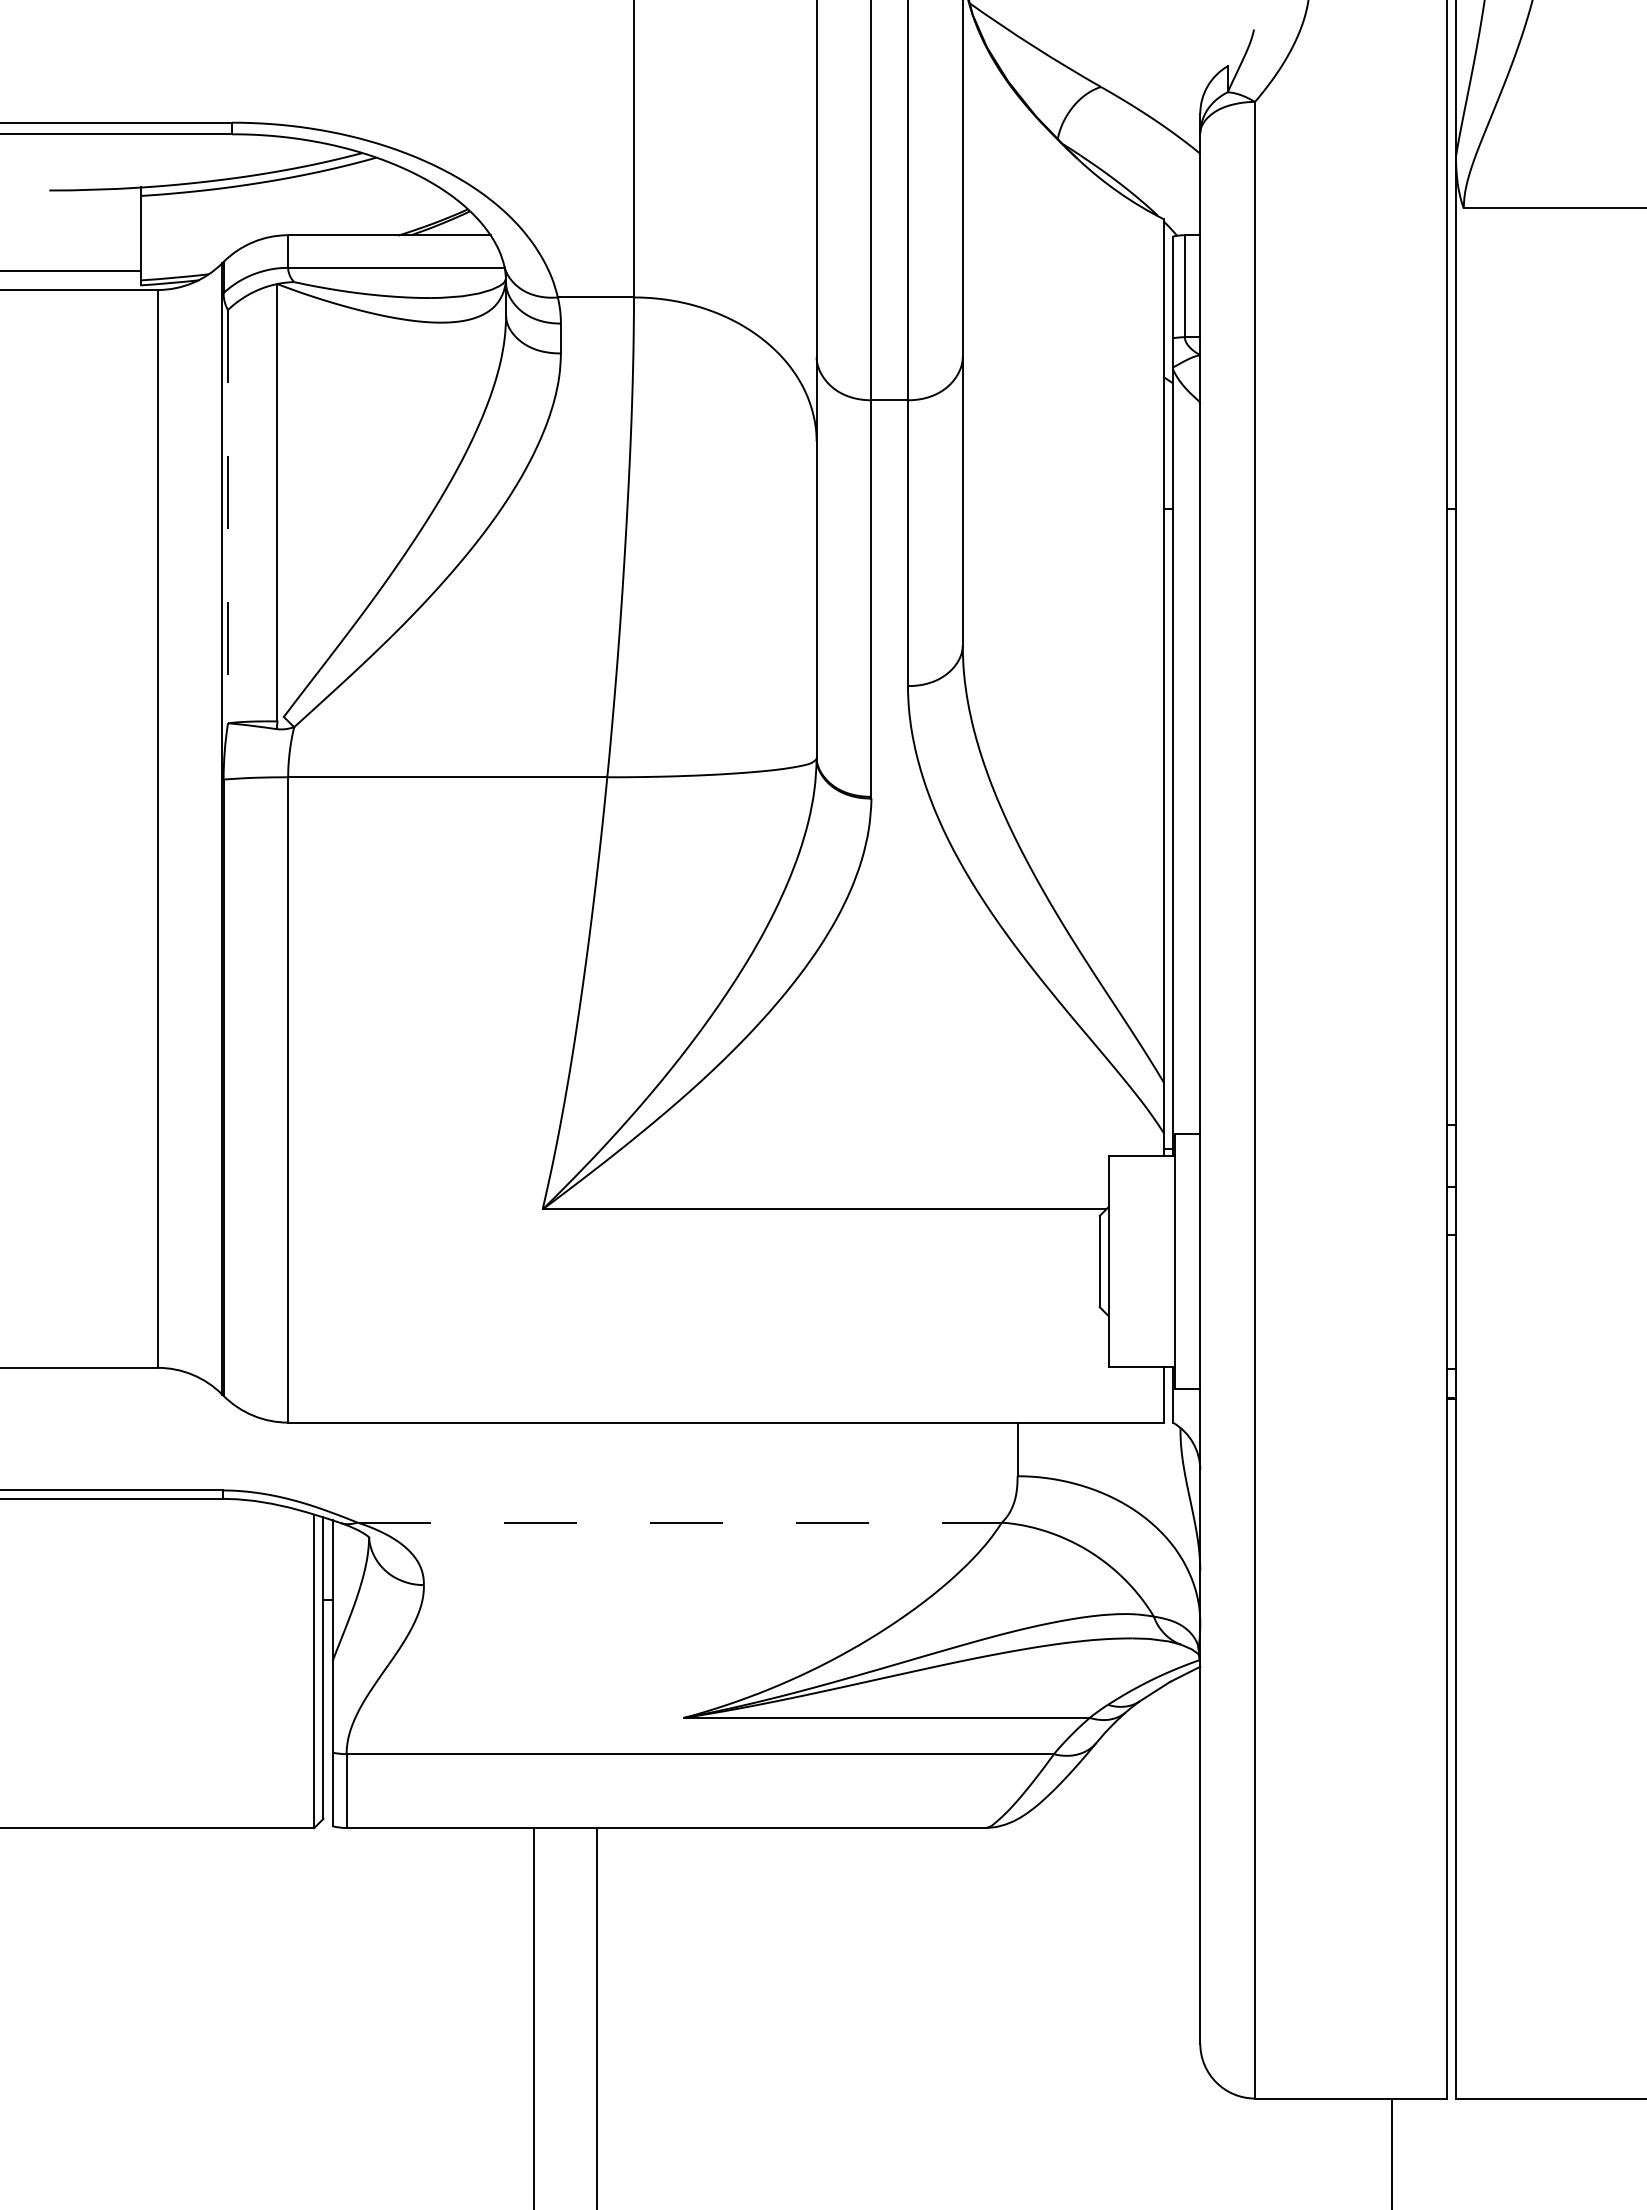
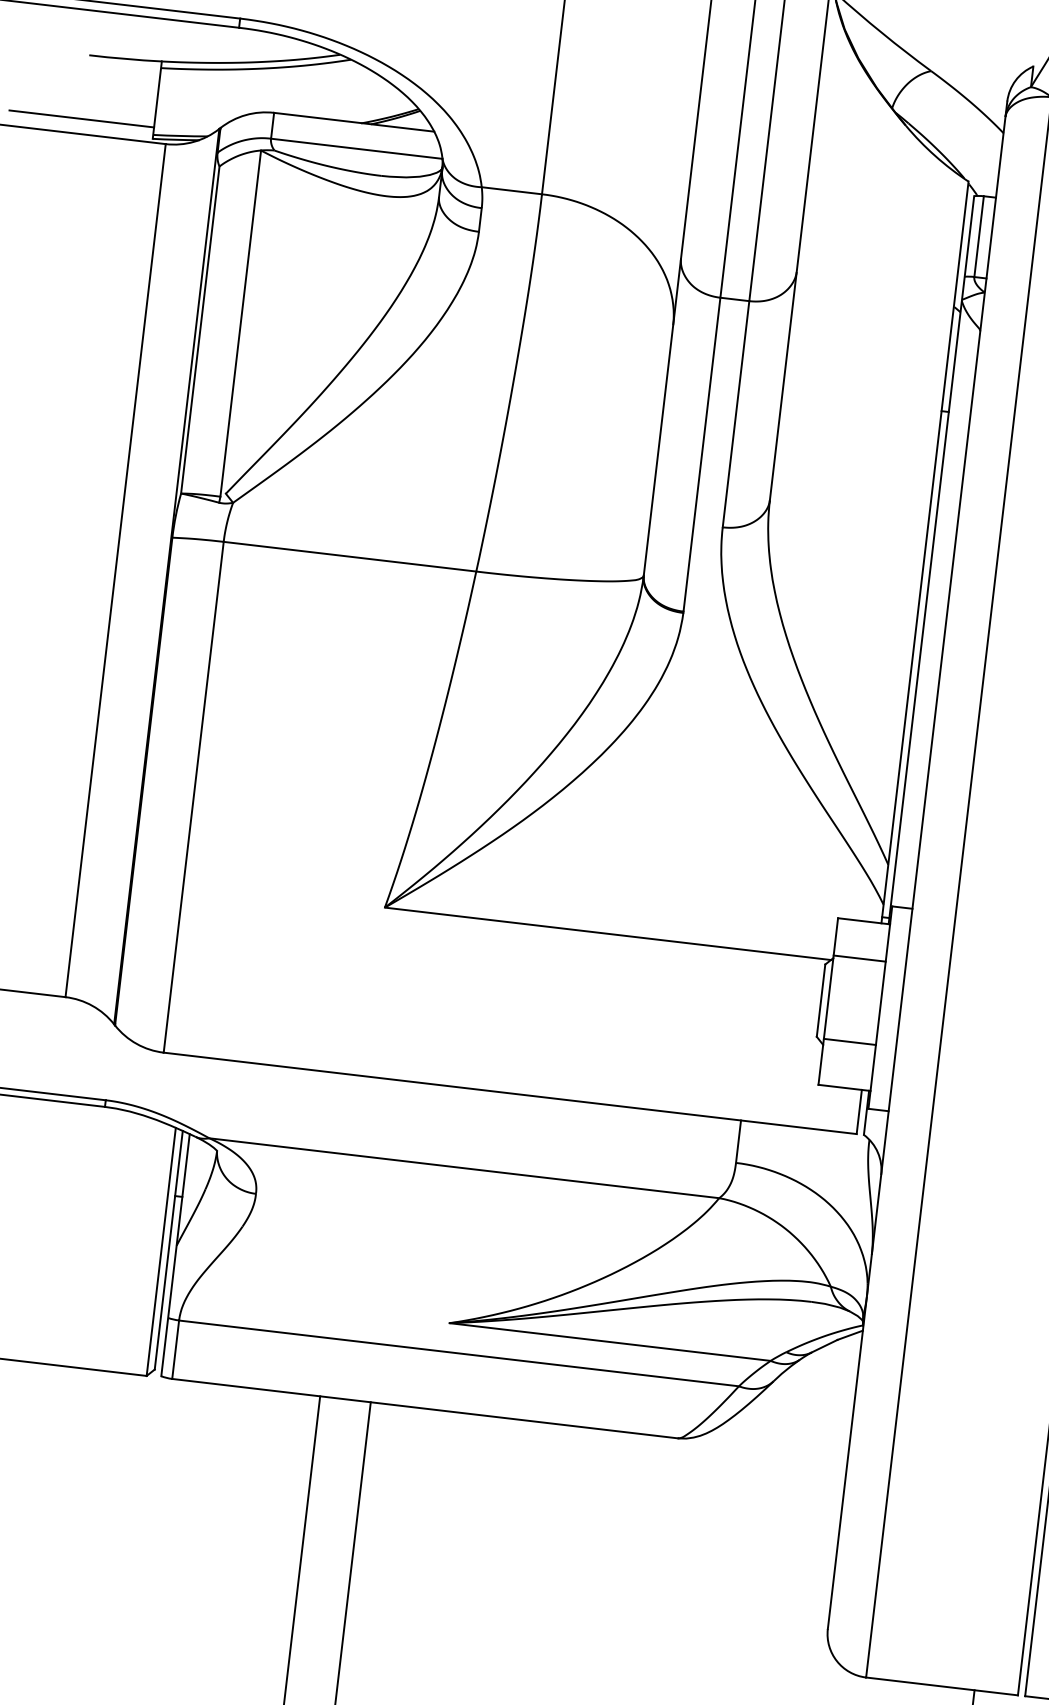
line: (228, 516) -> (200, 329), dashed -> solid
line: (1141, 1203) -> (859, 958), added
line: (1141, 1308) -> (849, 1041), added
line: (680, 1522) -> (464, 1168), dashed -> solid

